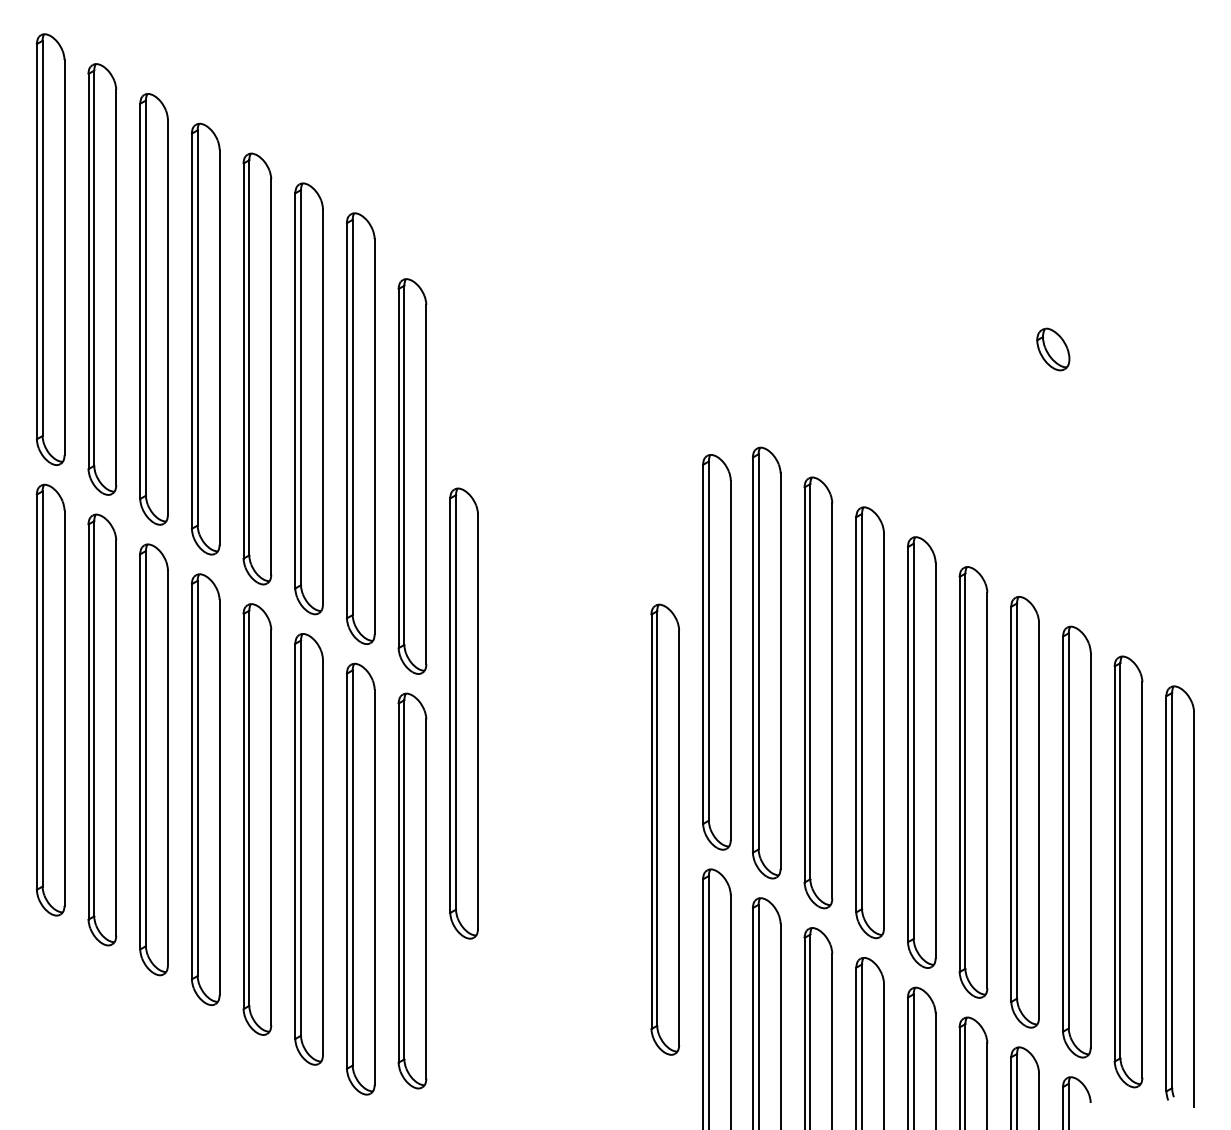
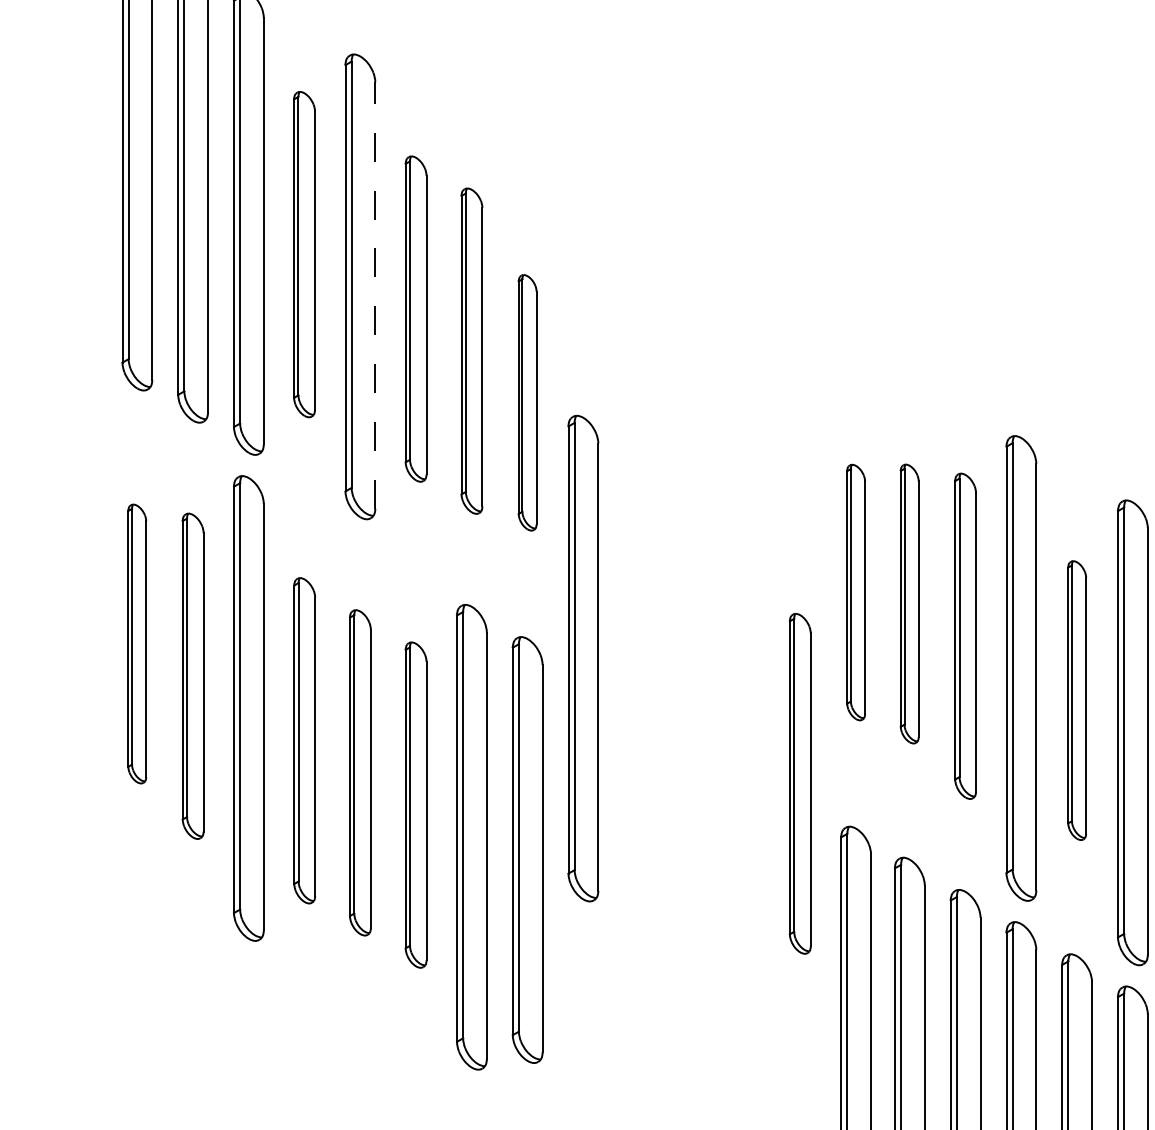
part: (205, 338) -> (304, 253), size x0.7
line: (271, 377) -> (375, 296), solid -> dashed
part: (308, 398) -> (415, 318), size x0.7
part: (360, 428) -> (471, 351), size x0.7
part: (412, 476) -> (527, 402), size x0.6
part: (716, 652) -> (855, 592), size x0.6
part: (766, 662) -> (909, 603), size x0.6
part: (818, 692) -> (965, 635), size x0.7
part: (50, 699) -> (137, 643), size x0.6
part: (102, 729) -> (193, 675), size x0.7
part: (921, 752) -> (1076, 700), size x0.6
part: (205, 789) -> (304, 740), size x0.7
part: (257, 819) -> (360, 772), size x0.7
part: (664, 829) -> (799, 783), size x0.7
part: (308, 849) -> (415, 805), size x0.7

